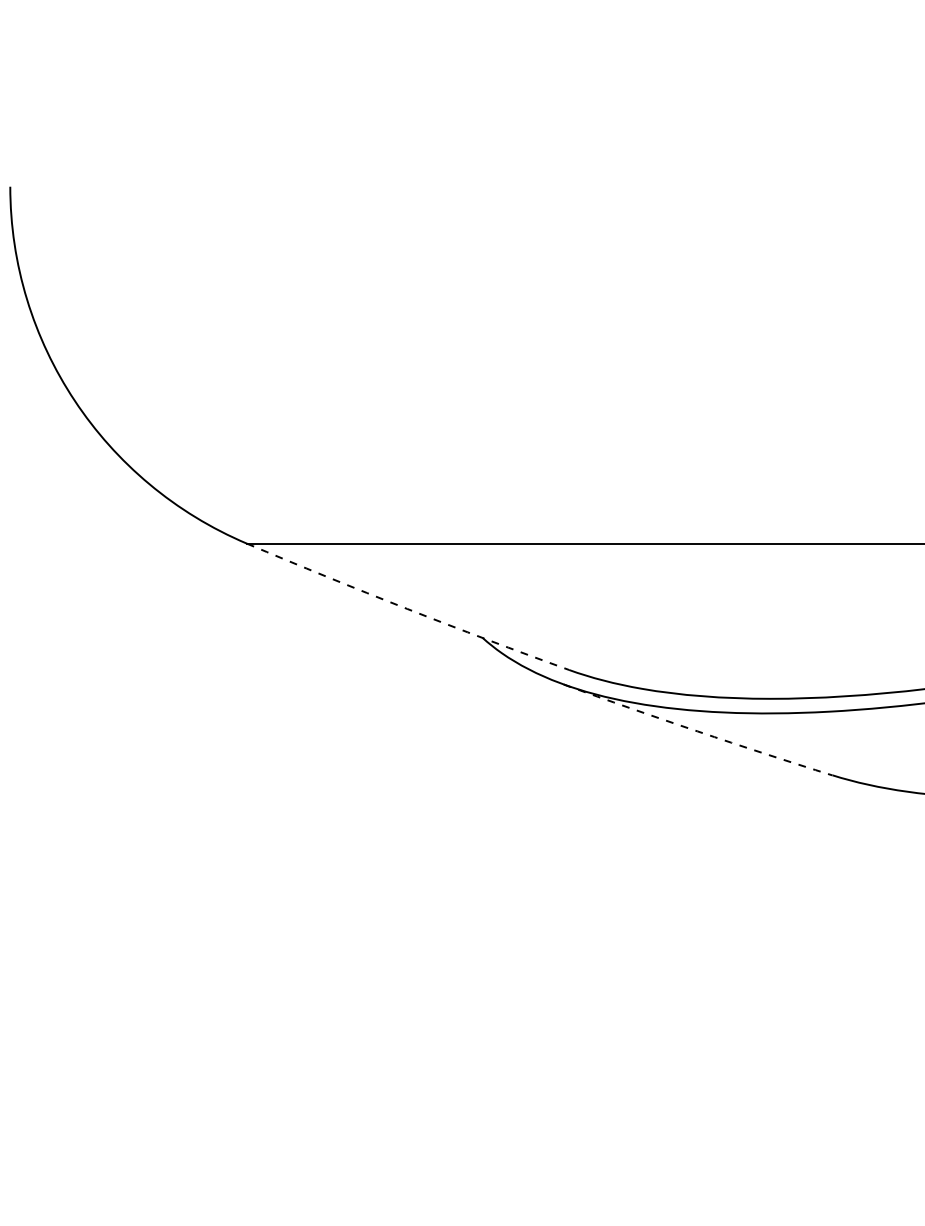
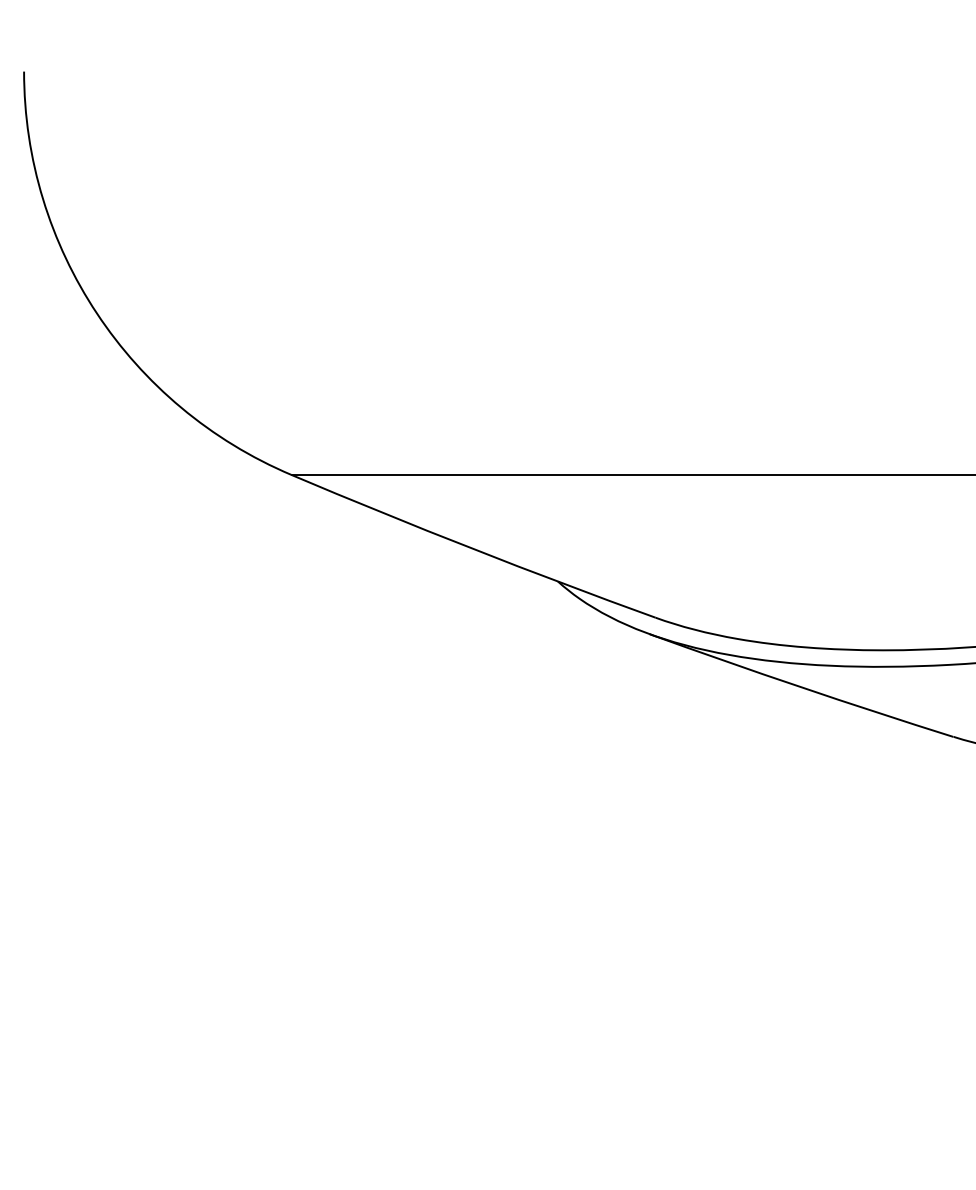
arc: (407, 608) -> (472, 548), dashed -> solid
arc: (697, 731) -> (800, 687), dashed -> solid

